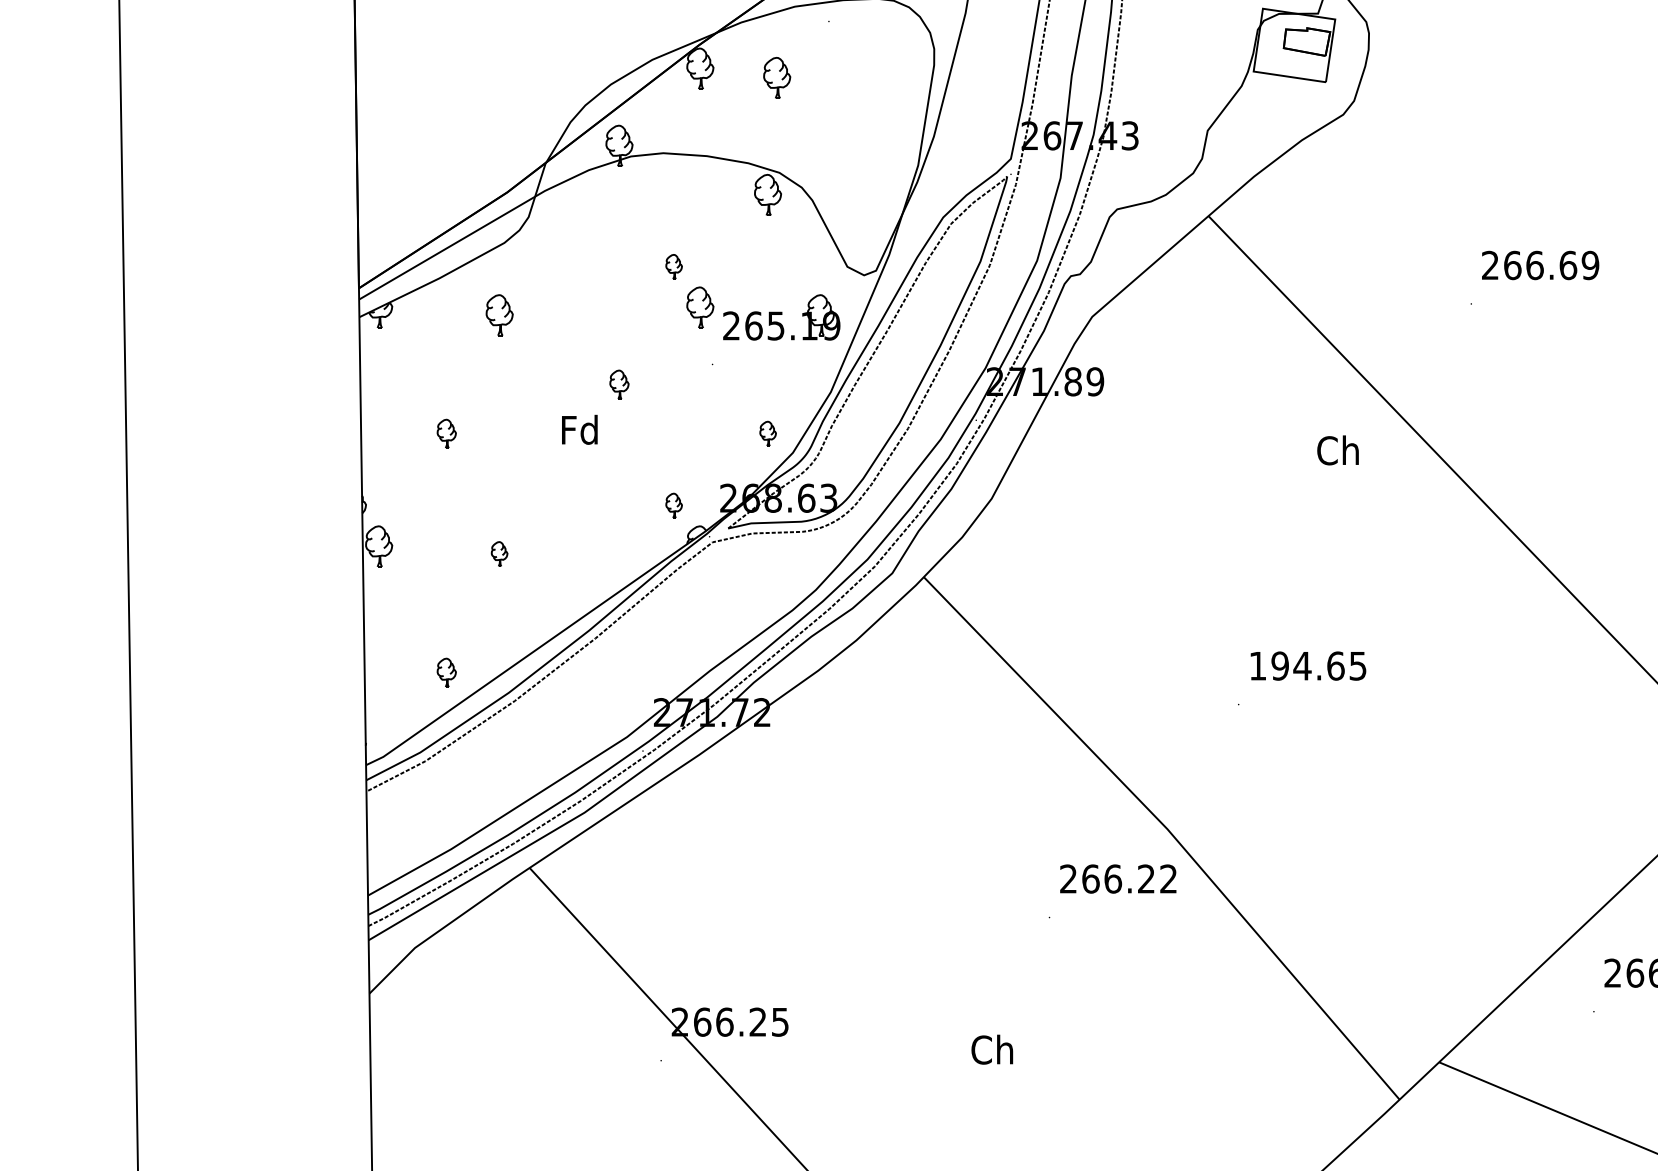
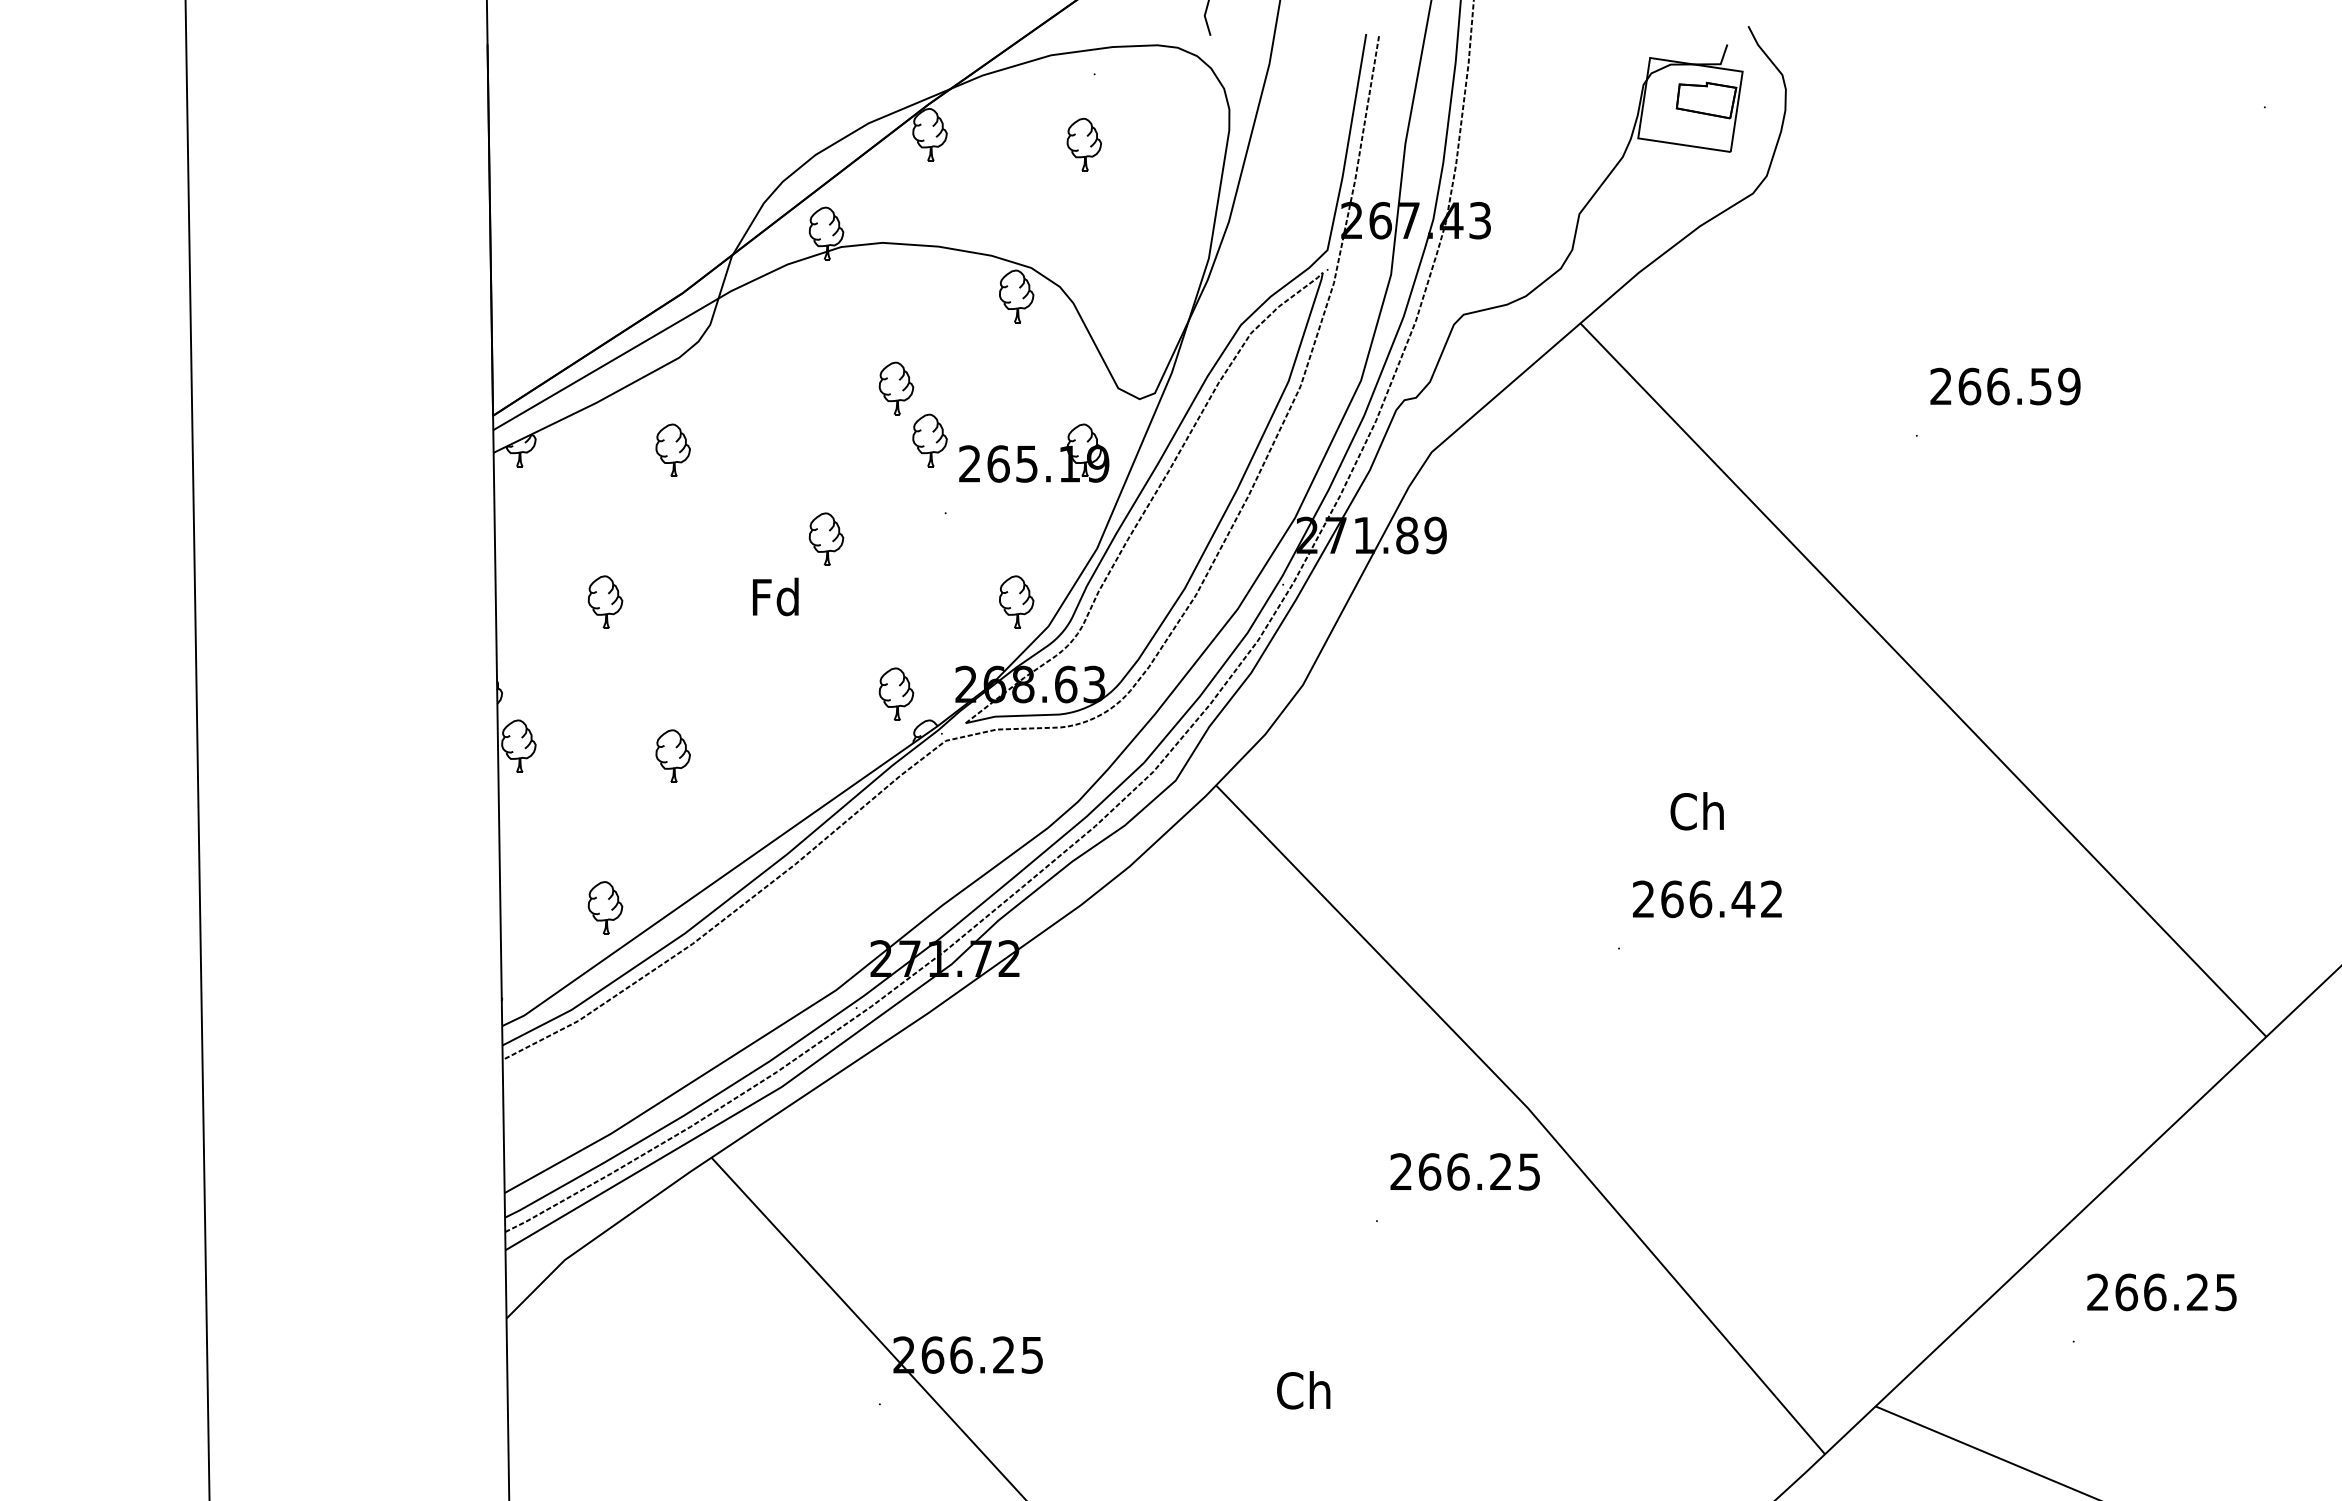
part: (777, 77) -> (1084, 144), moved
text: (1568, 265) -> (2041, 386), 266.69 -> 266.59
part: (674, 266) -> (896, 388), size x1.67
part: (619, 384) -> (826, 538), size x1.43
part: (446, 433) -> (605, 601), size x1.43
part: (767, 433) -> (1016, 601), size x1.67
text: (1337, 450) -> (1696, 811), moved
part: (674, 505) -> (896, 693), size x1.67
part: (499, 553) -> (672, 755), size x1.67
text: (1307, 666) -> (1707, 899), 194.65 -> 266.42
part: (446, 672) -> (605, 907), size x1.43
text: (1167, 878) -> (1528, 1171), 266.22 -> 266.25

